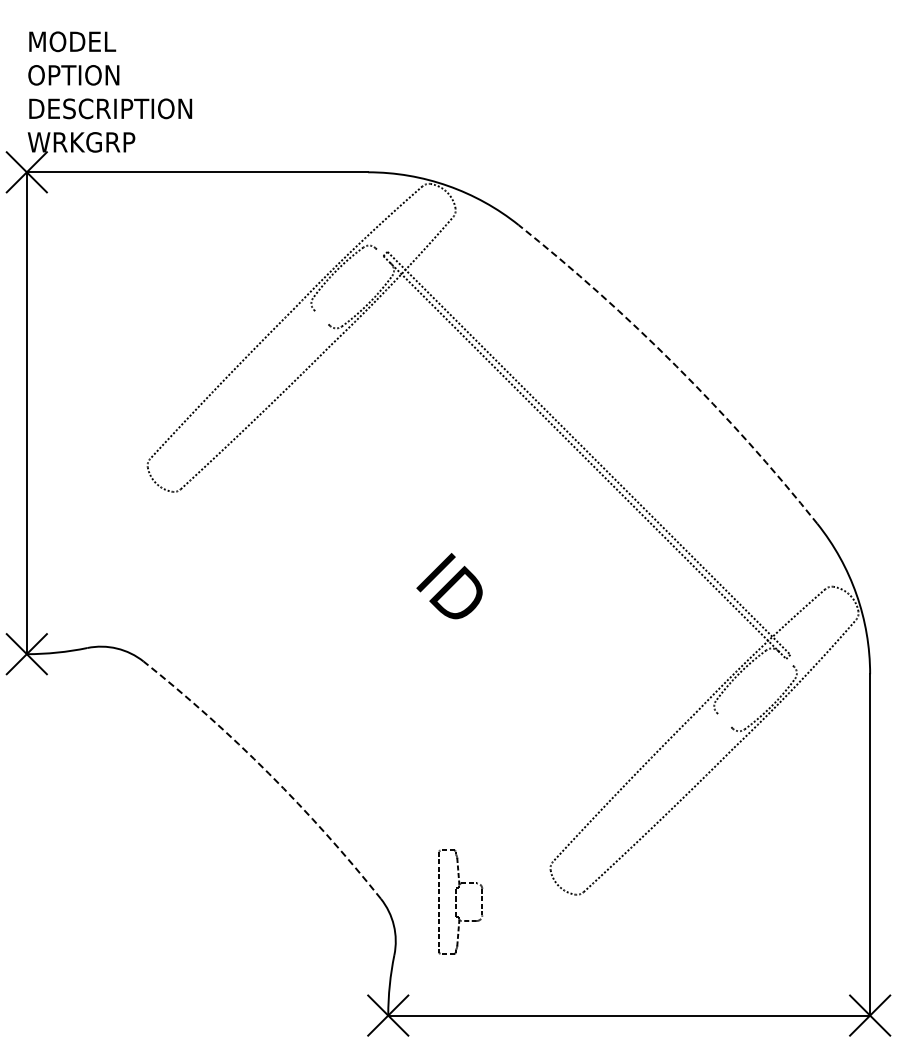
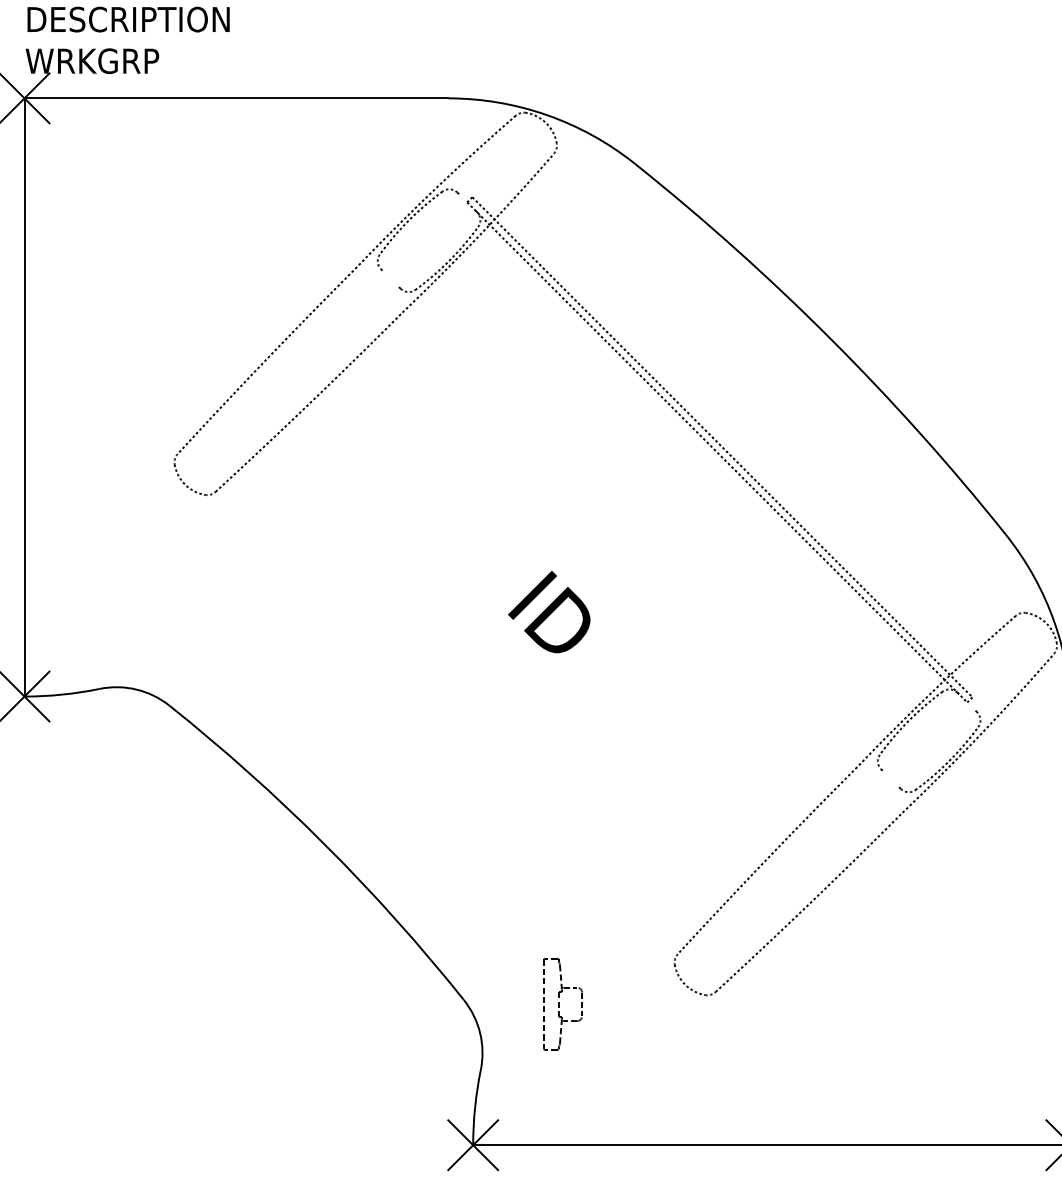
arc: (676, 366) -> (831, 339), dashed -> solid
arc: (268, 773) -> (324, 844), dashed -> solid
part: (460, 901) -> (562, 1003), size x0.71

